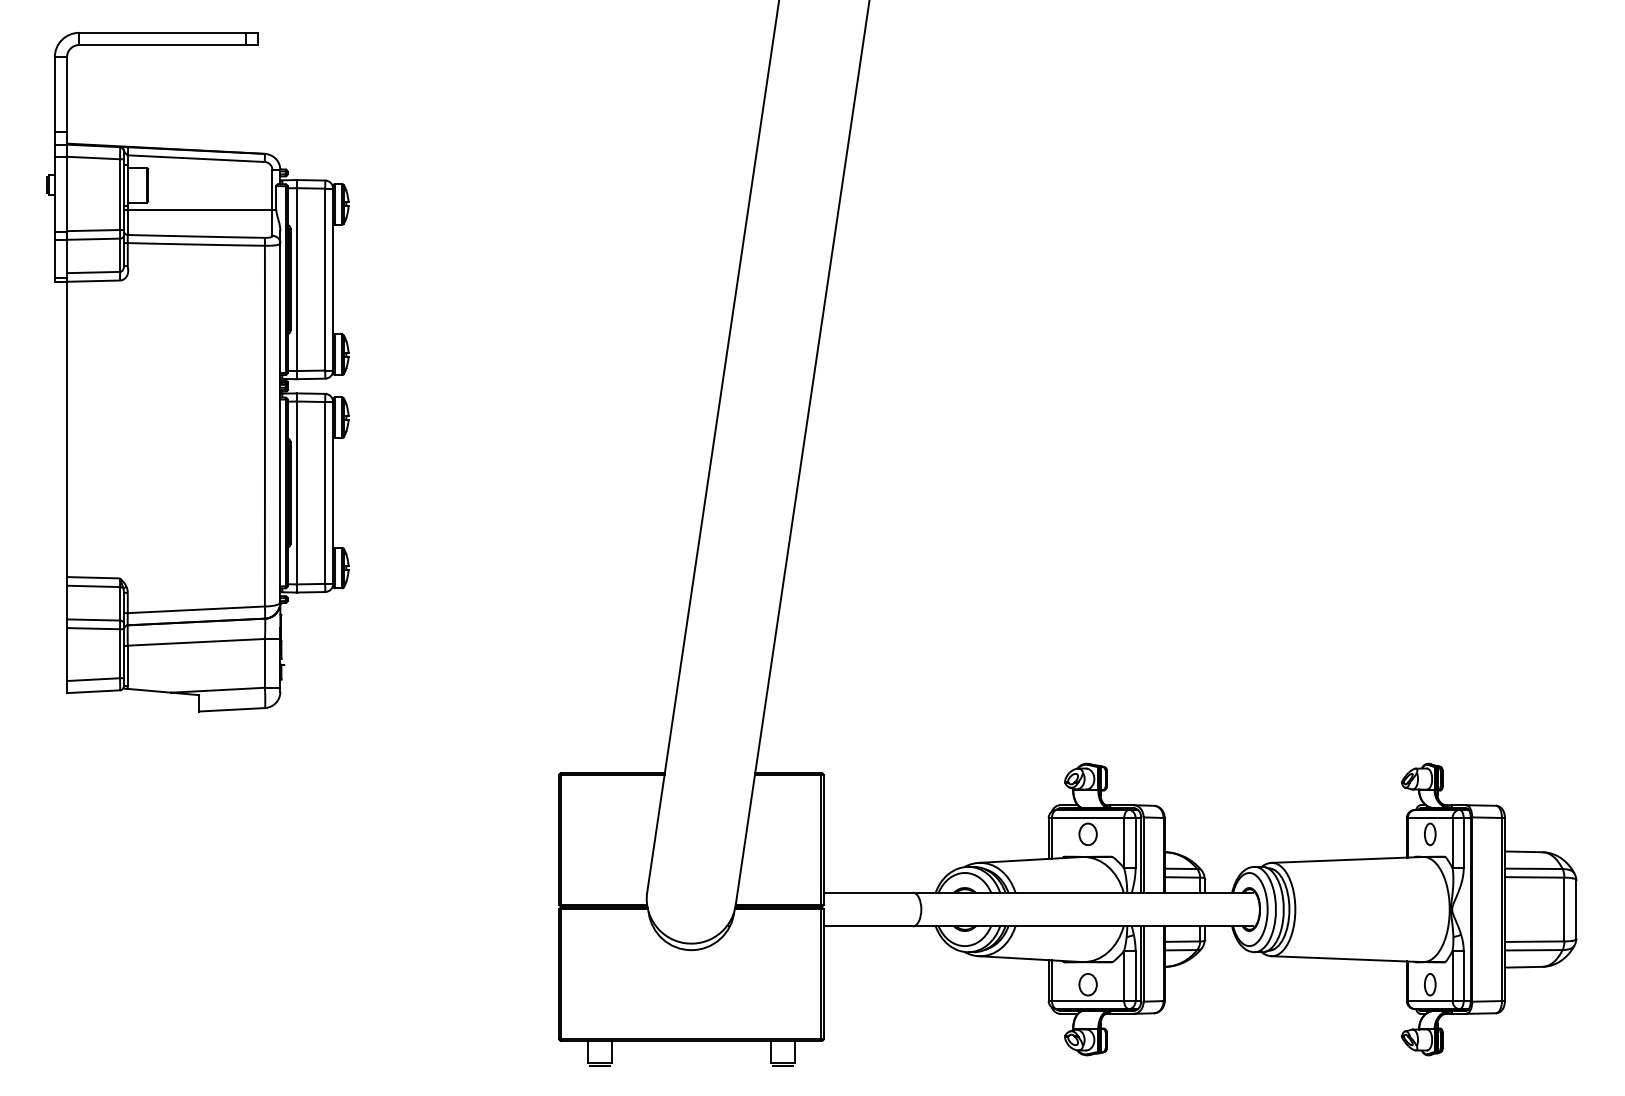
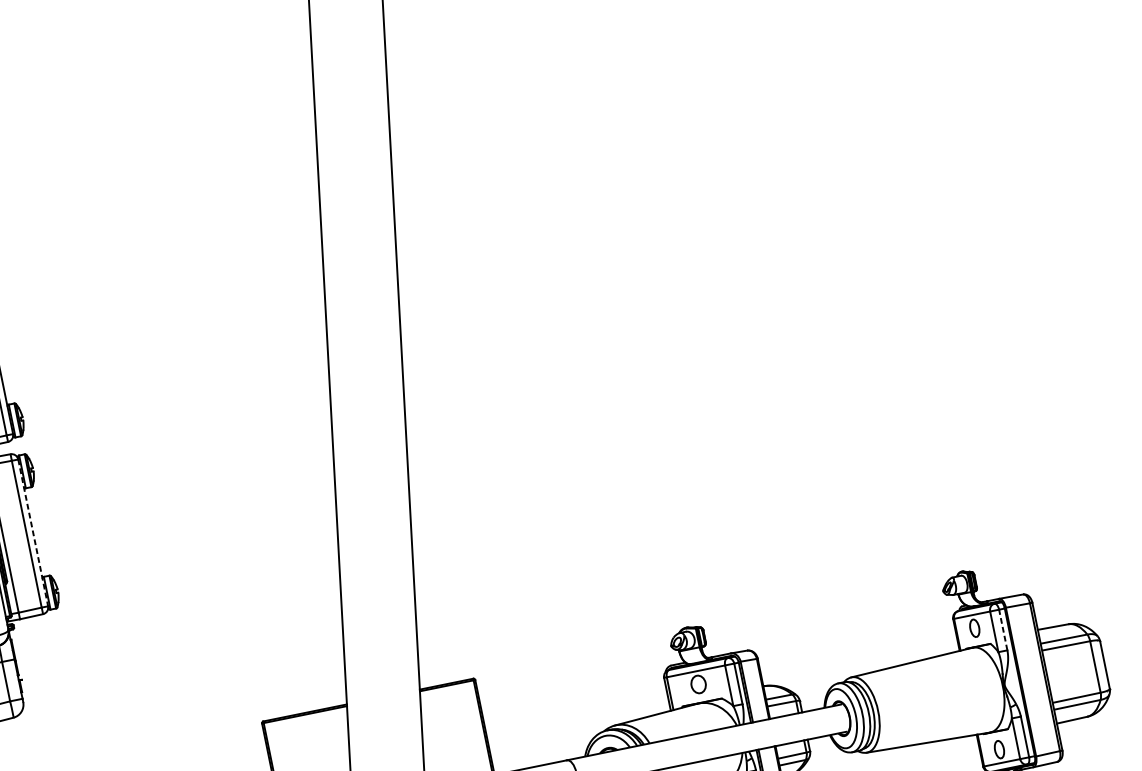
line: (333, 492) -> (33, 532), solid -> dashed
line: (1463, 842) -> (1002, 629), solid -> dashed

